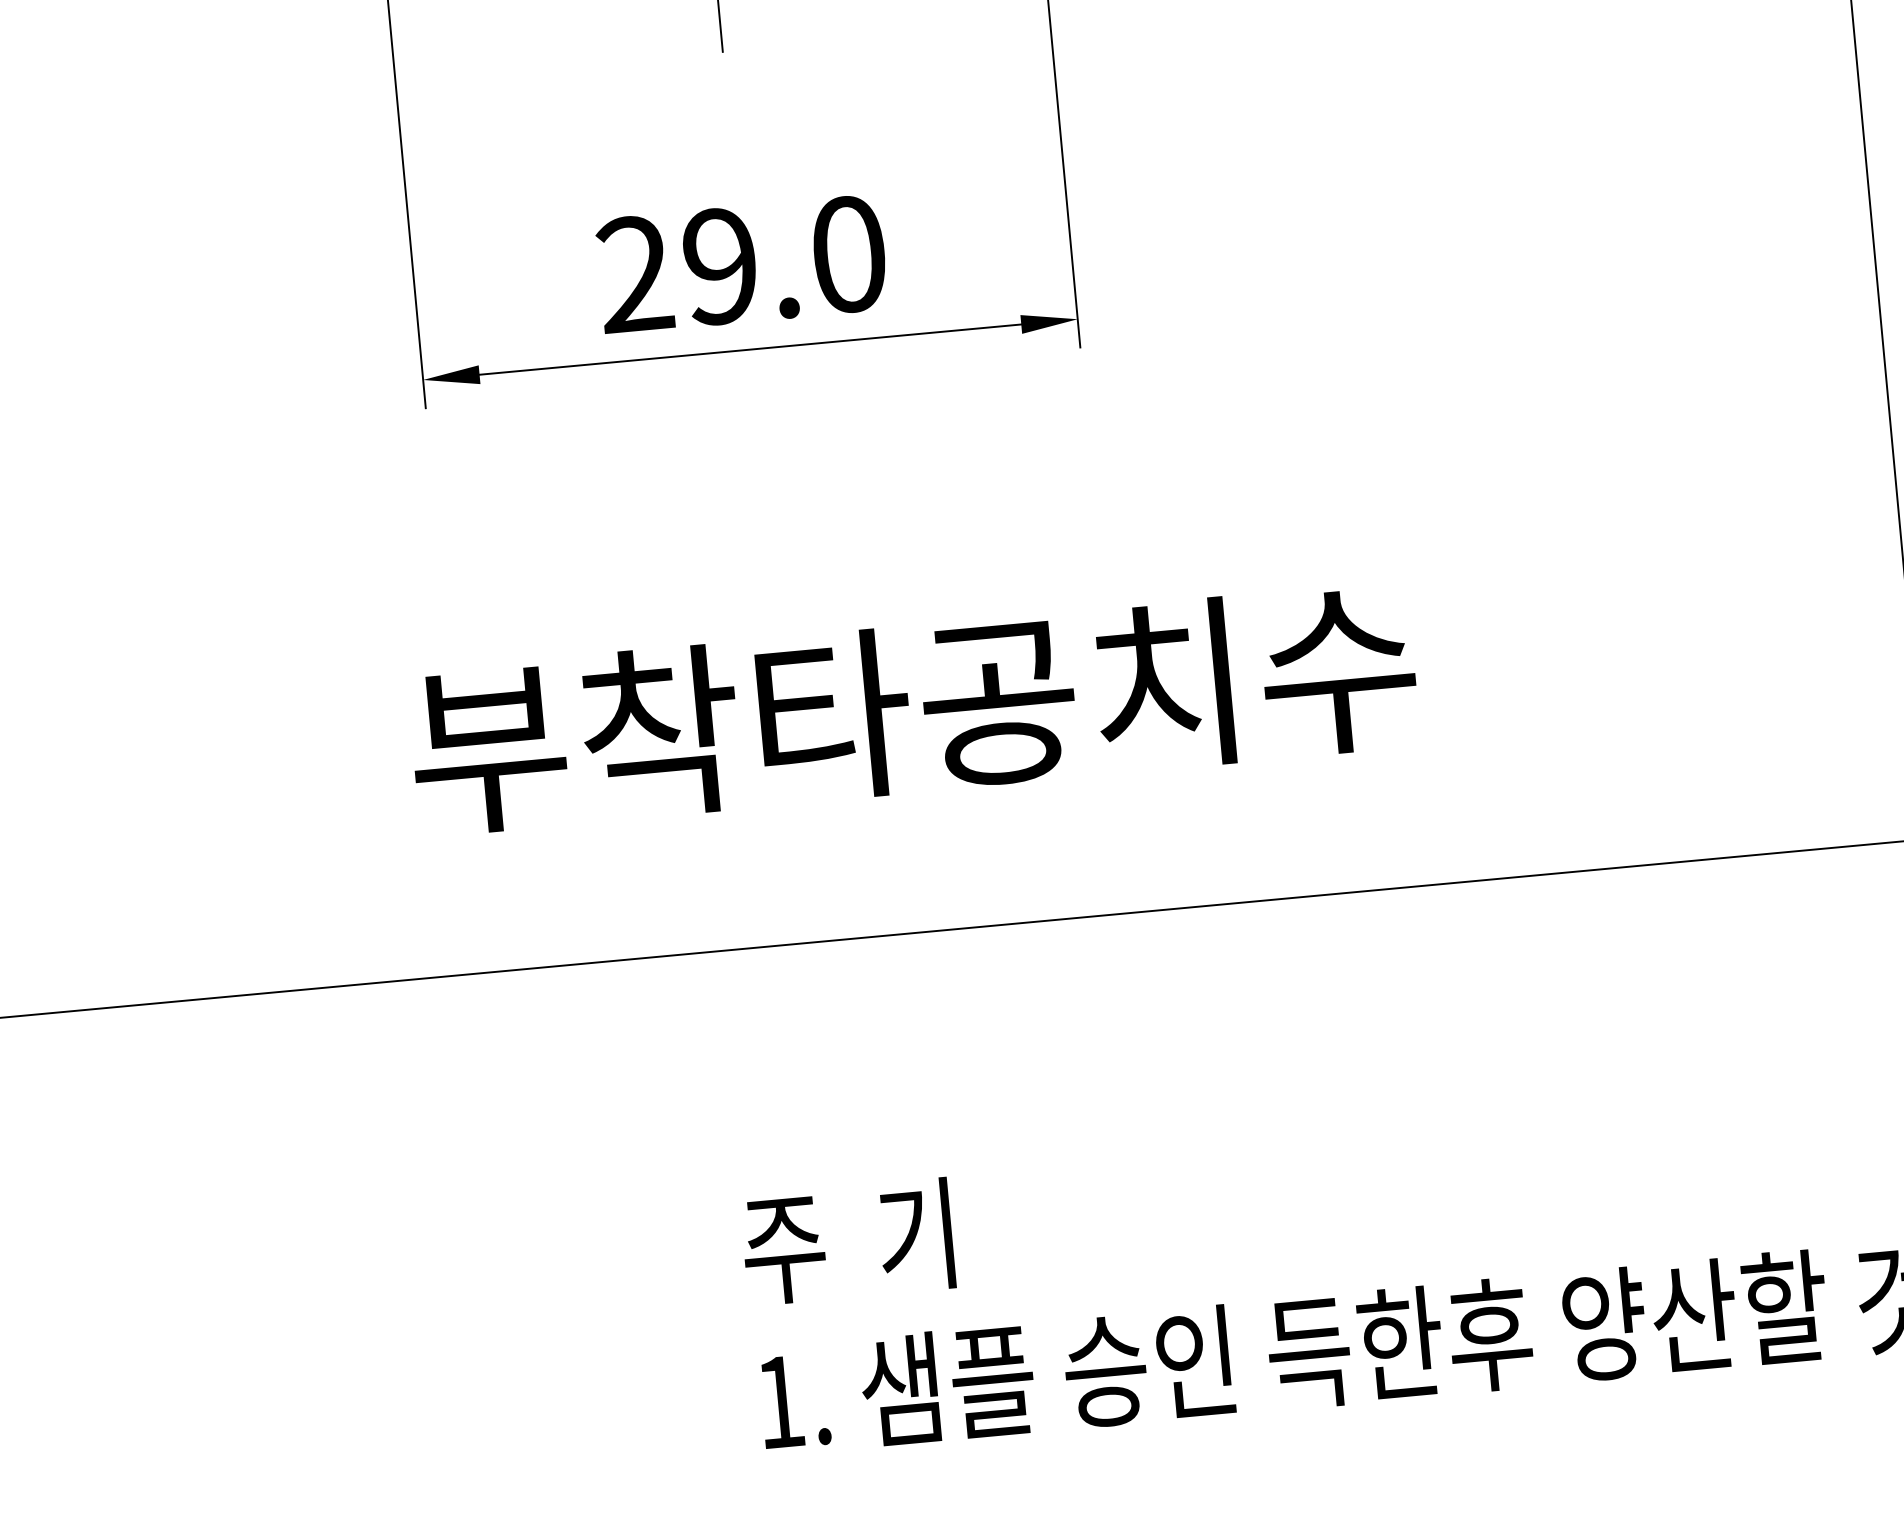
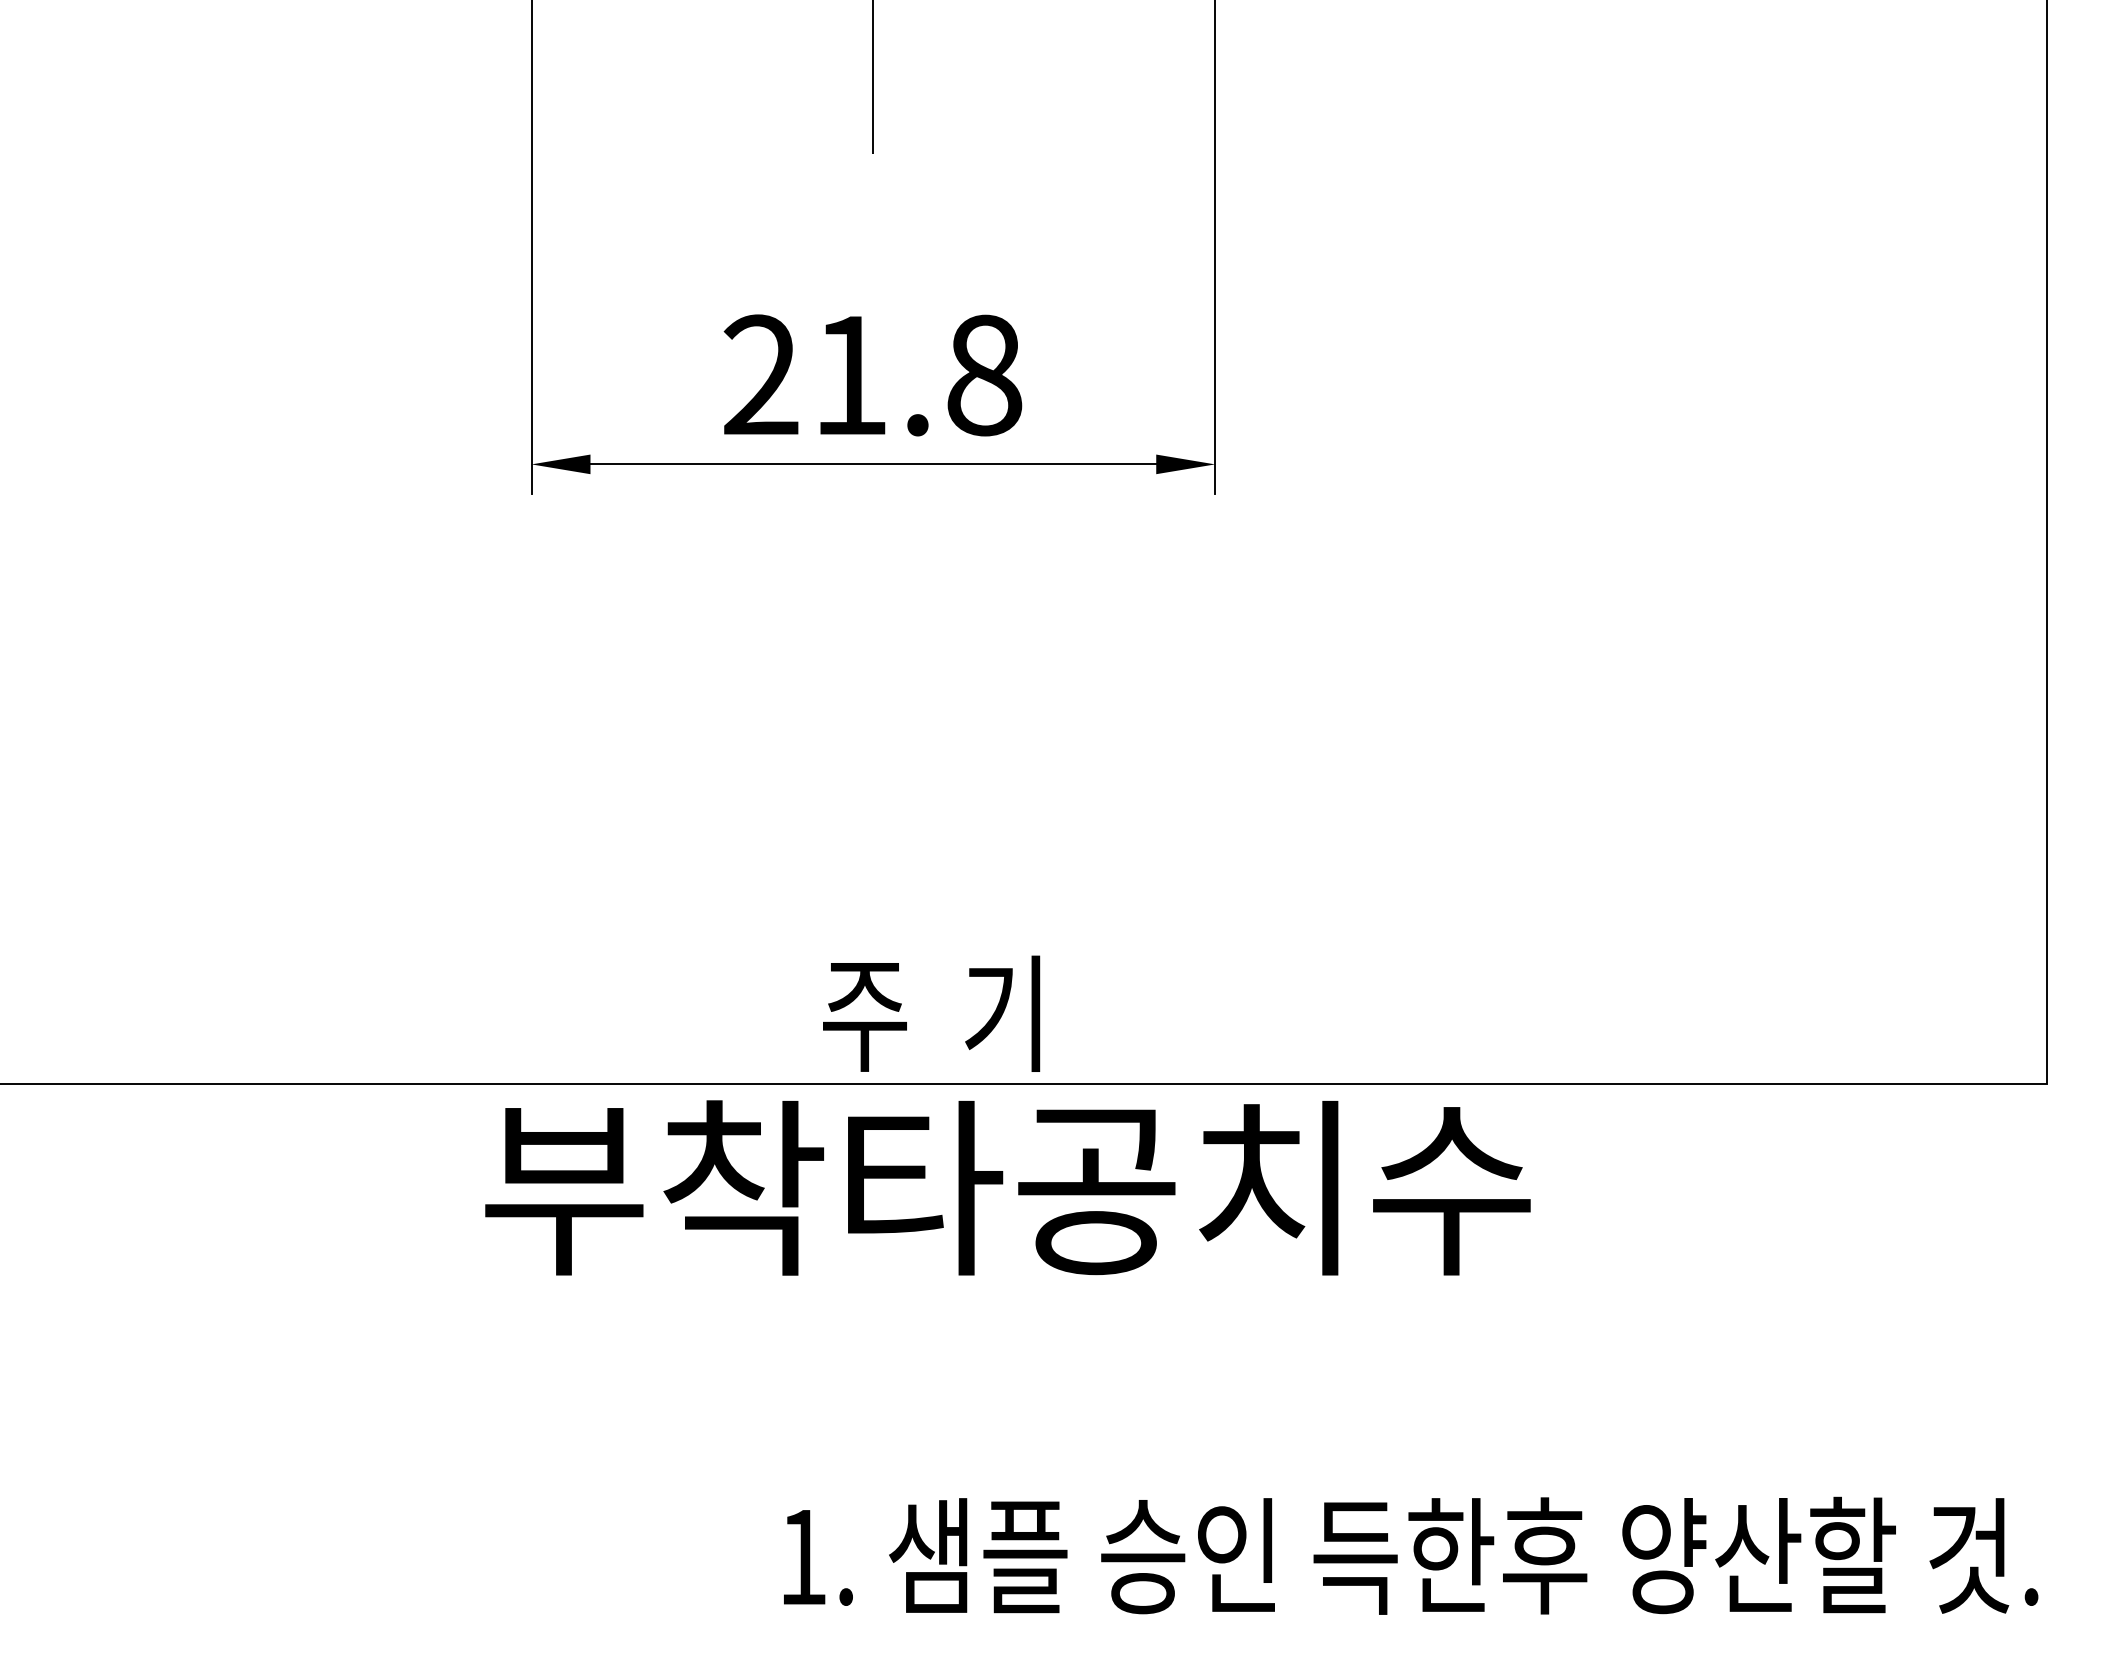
text: (784, 260) -> (917, 375), 29.0 -> 21.8
text: (913, 708) -> (1007, 1187), moved
text: (847, 1241) -> (931, 1013), moved

